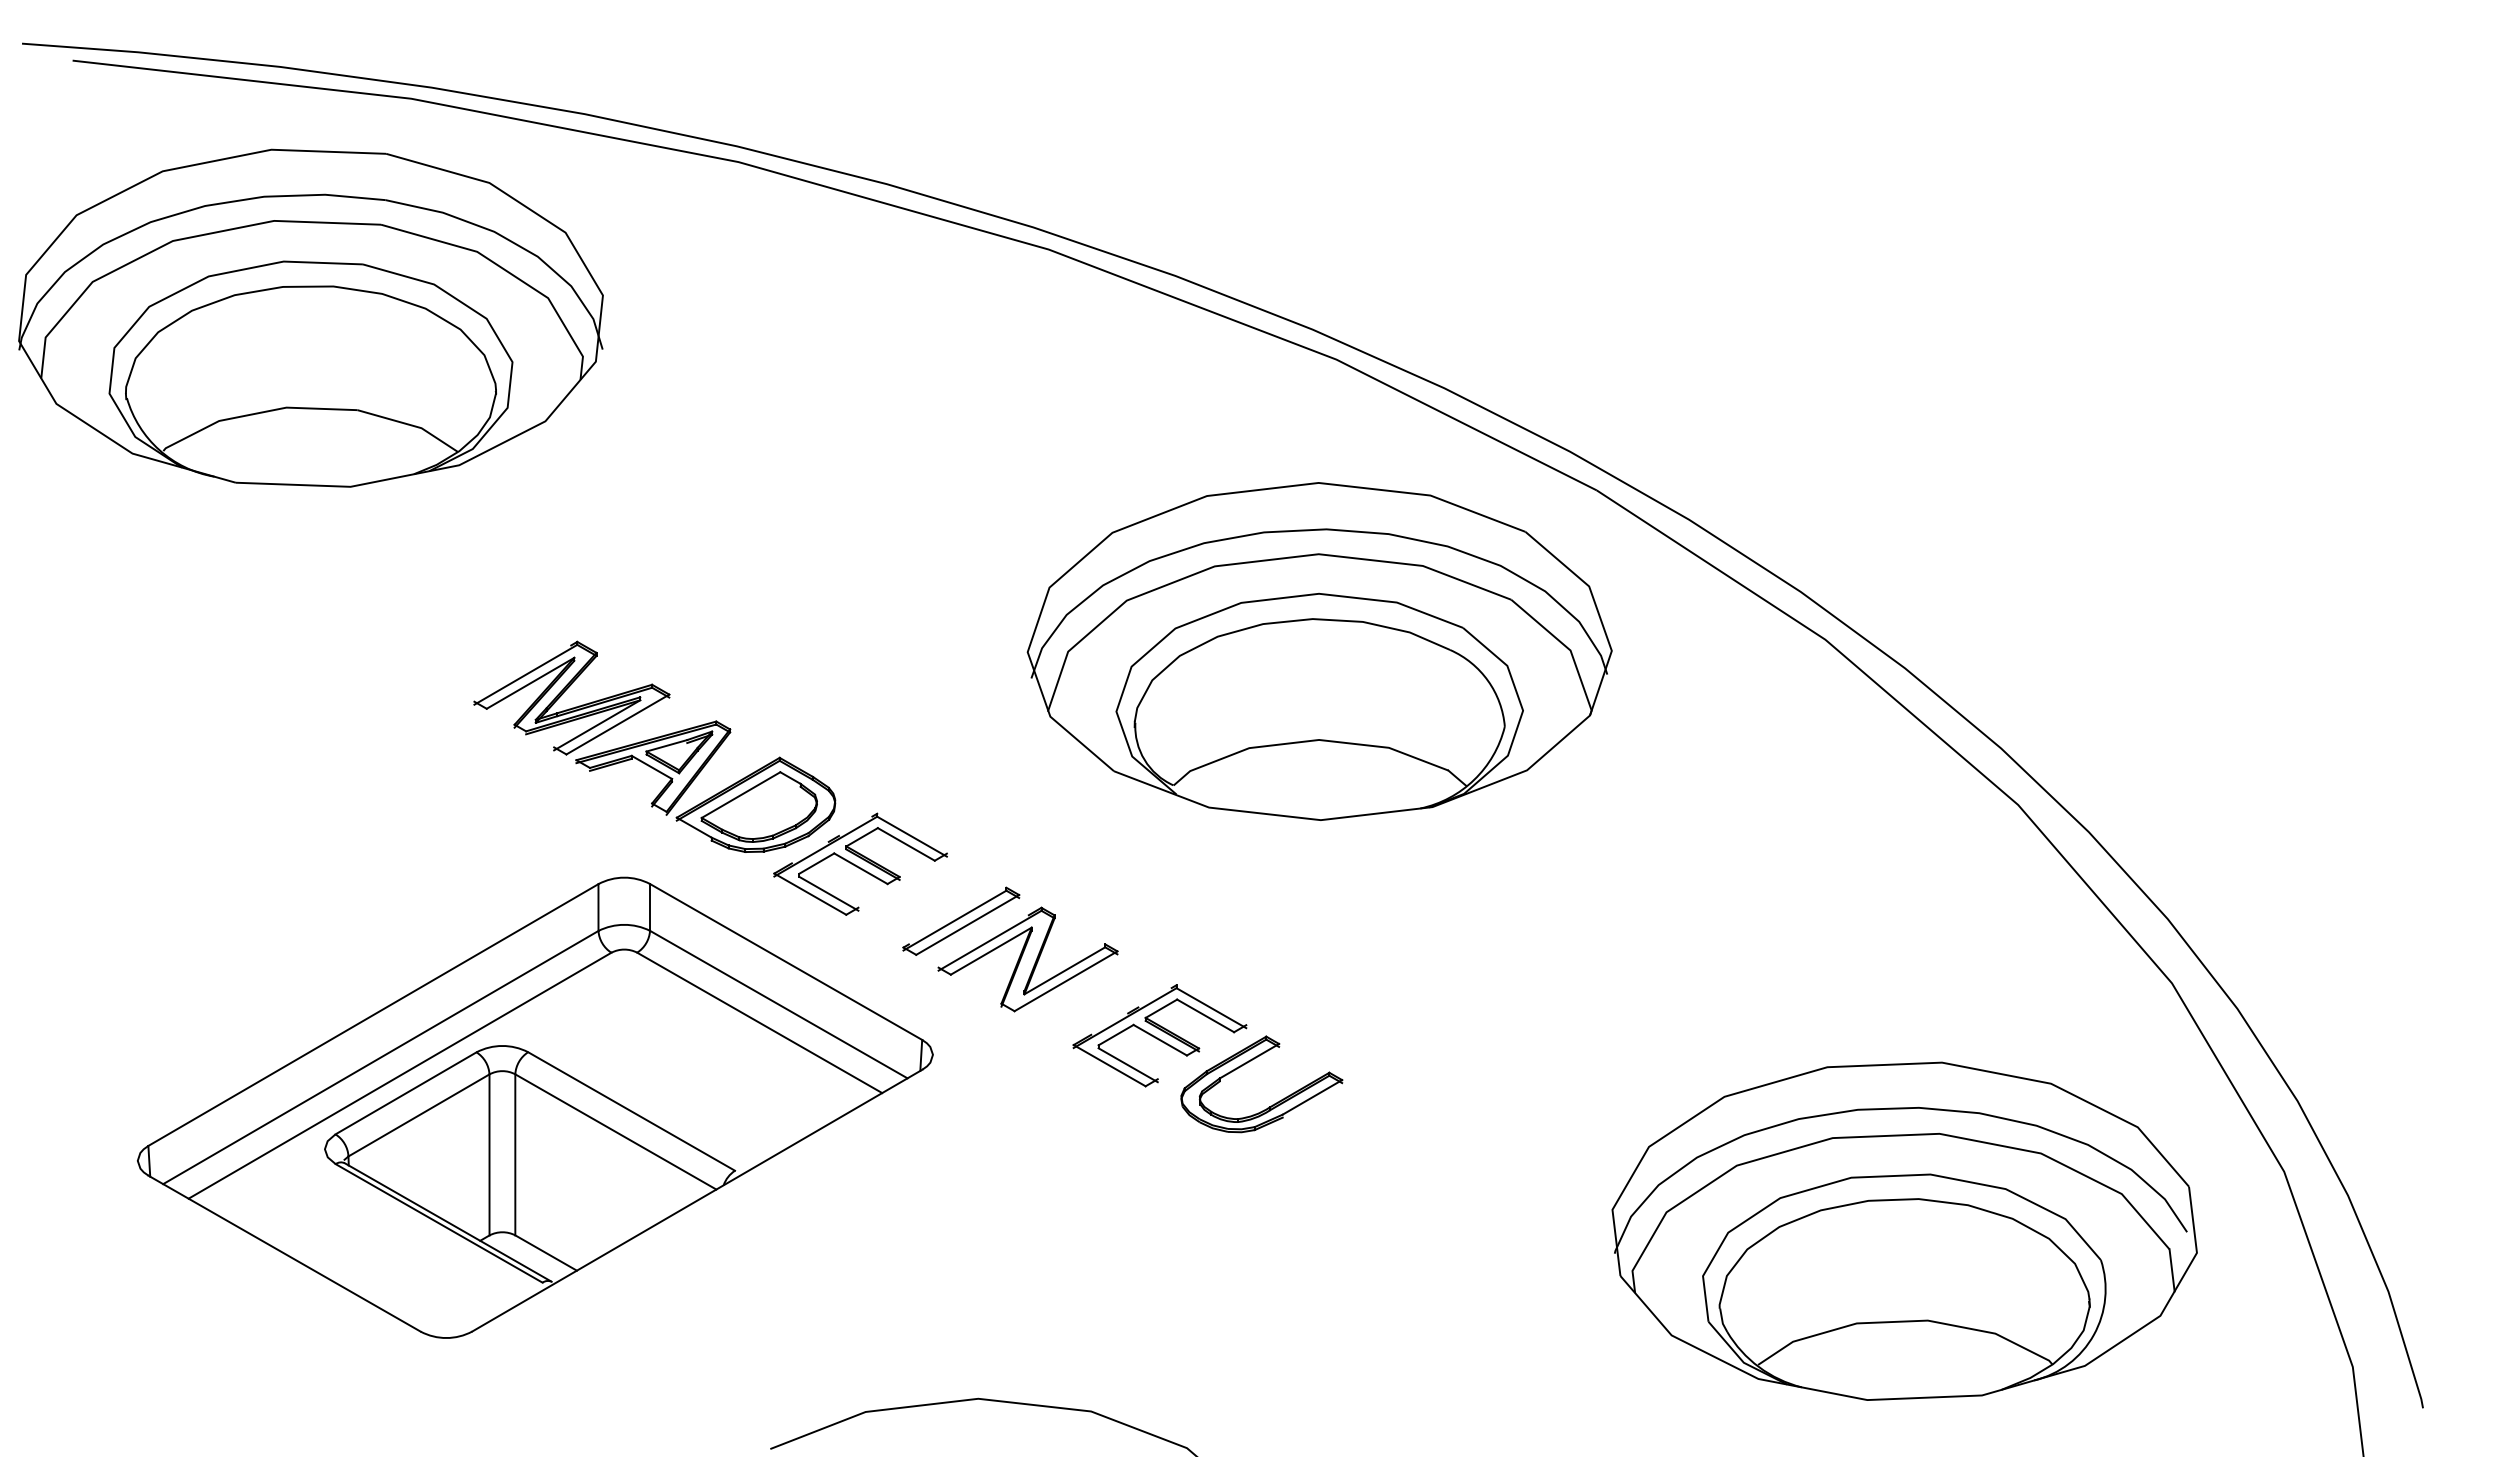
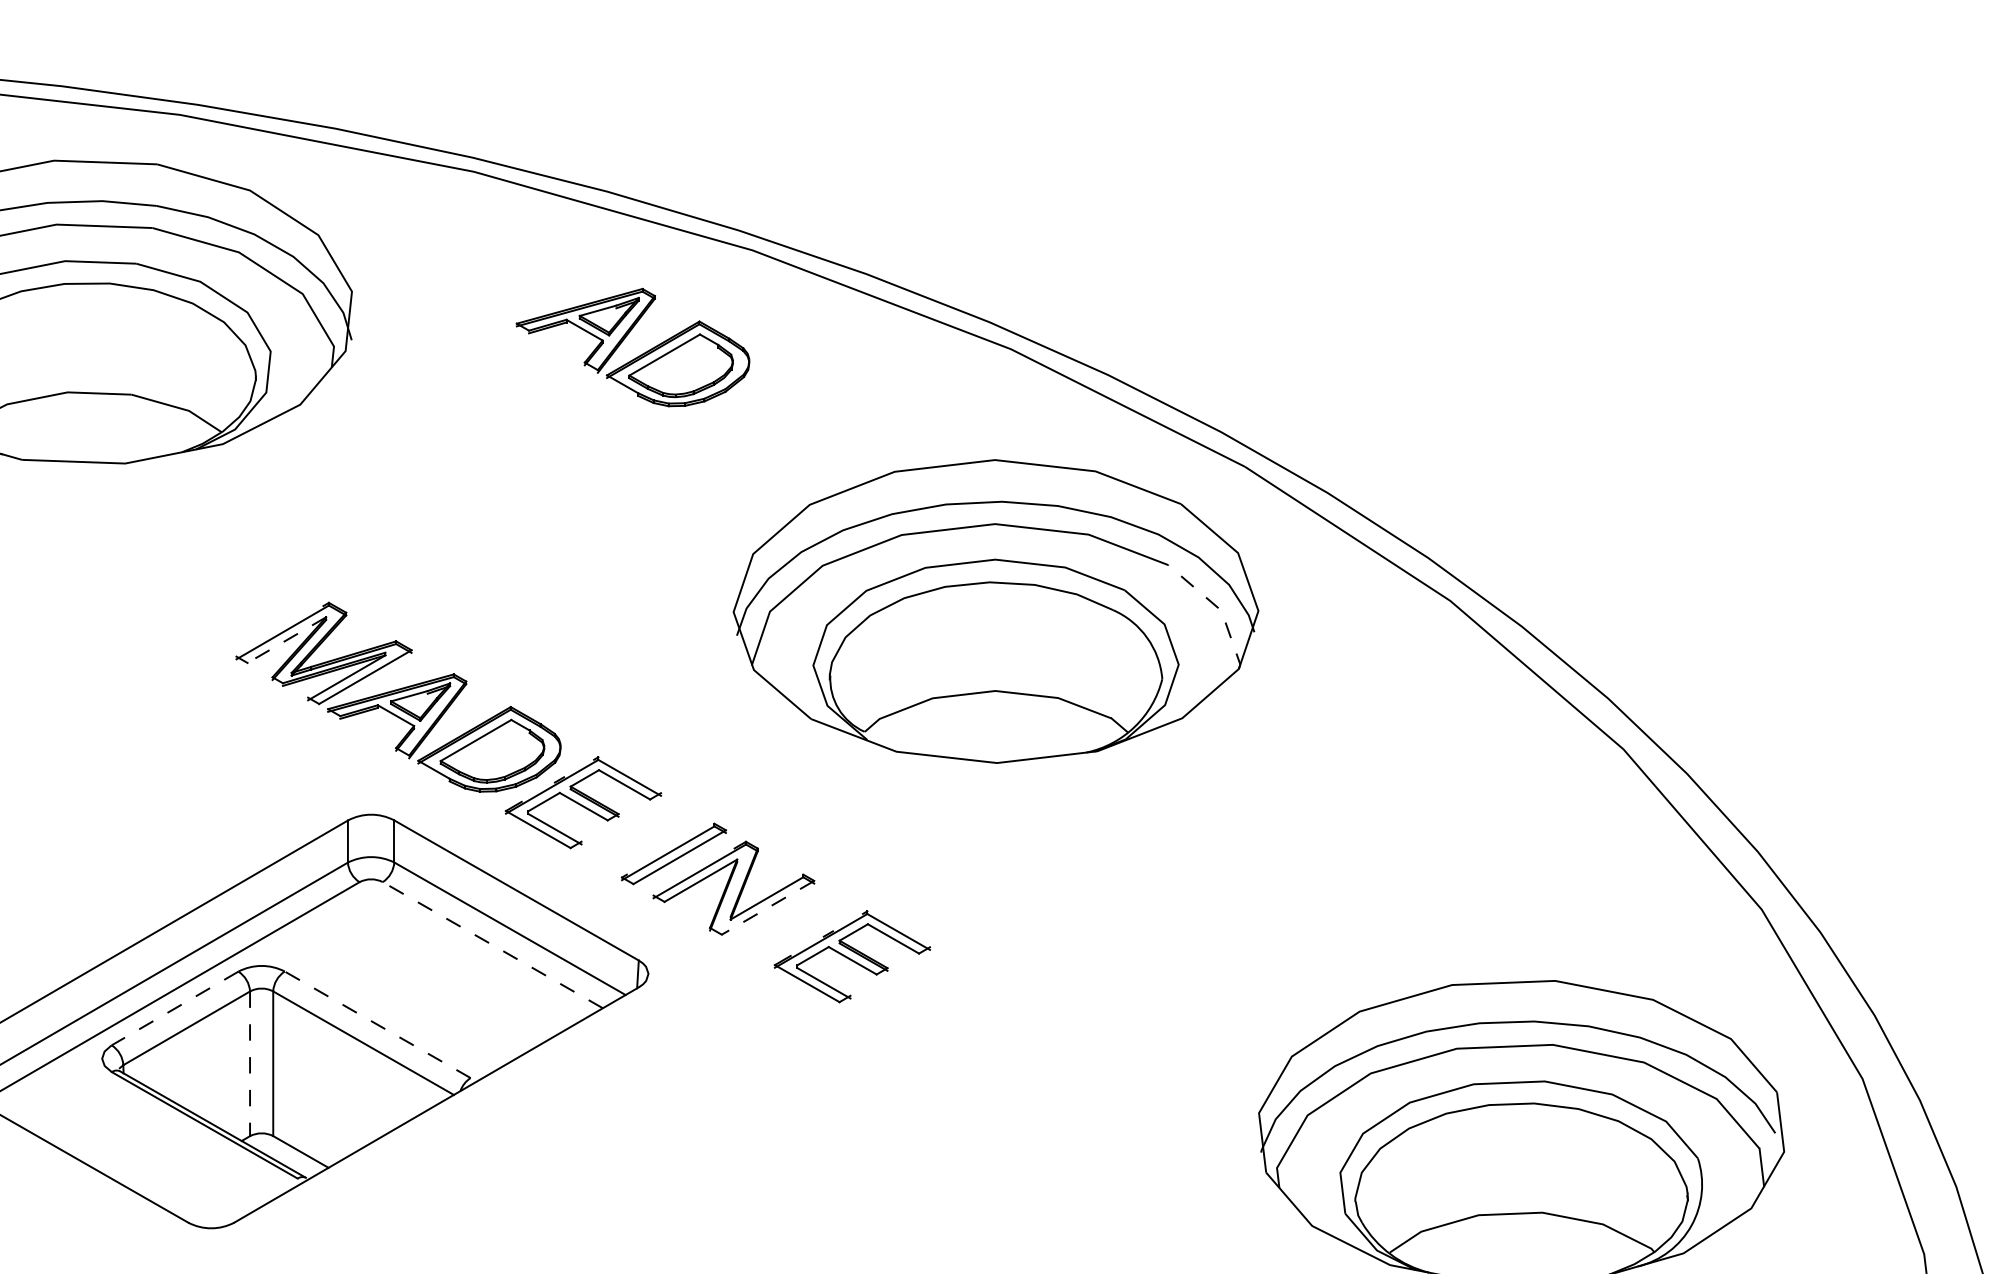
part: (922, 366) -> (639, 355), added
line: (1567, 647) -> (1218, 607), solid -> dashed
line: (530, 683) -> (286, 640), solid -> dashed
line: (1066, 981) -> (768, 908), solid -> dashed
line: (759, 1022) -> (492, 944), solid -> dashed
line: (406, 1093) -> (175, 1008), solid -> dashed
part: (1272, 1104) -> (953, 1018), removed
line: (631, 1111) -> (377, 1024), solid -> dashed
line: (489, 1154) -> (250, 1063), solid -> dashed

